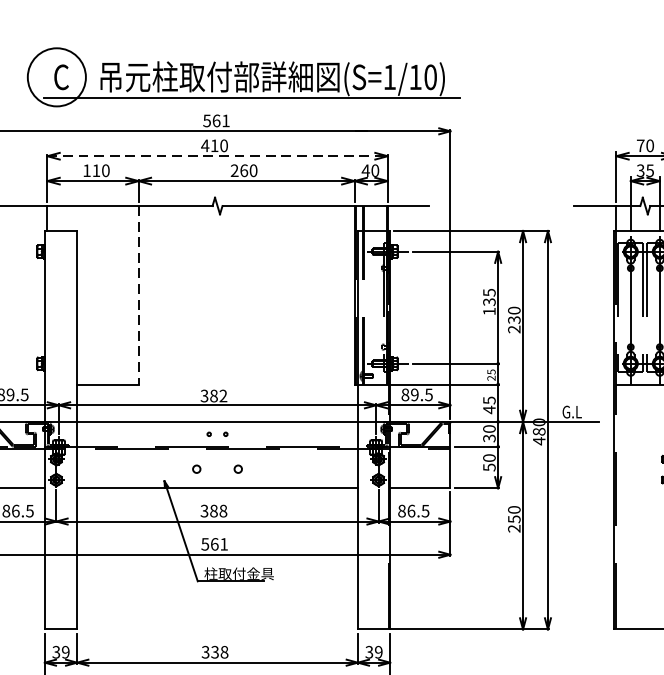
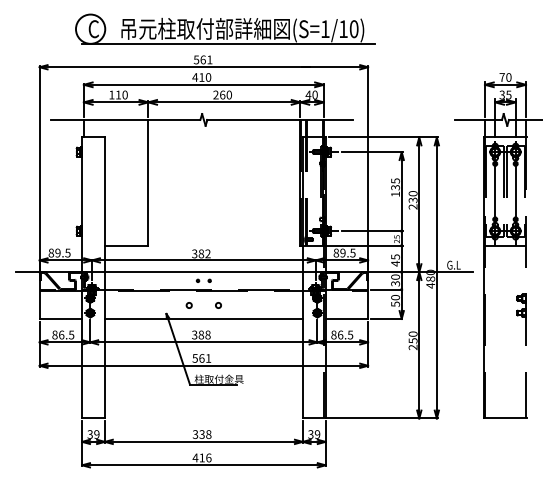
circle: (56, 76) -> (90, 28), size x0.71
line: (216, 155) -> (203, 84), dashed -> solid
line: (138, 294) -> (148, 182), dashed -> solid

